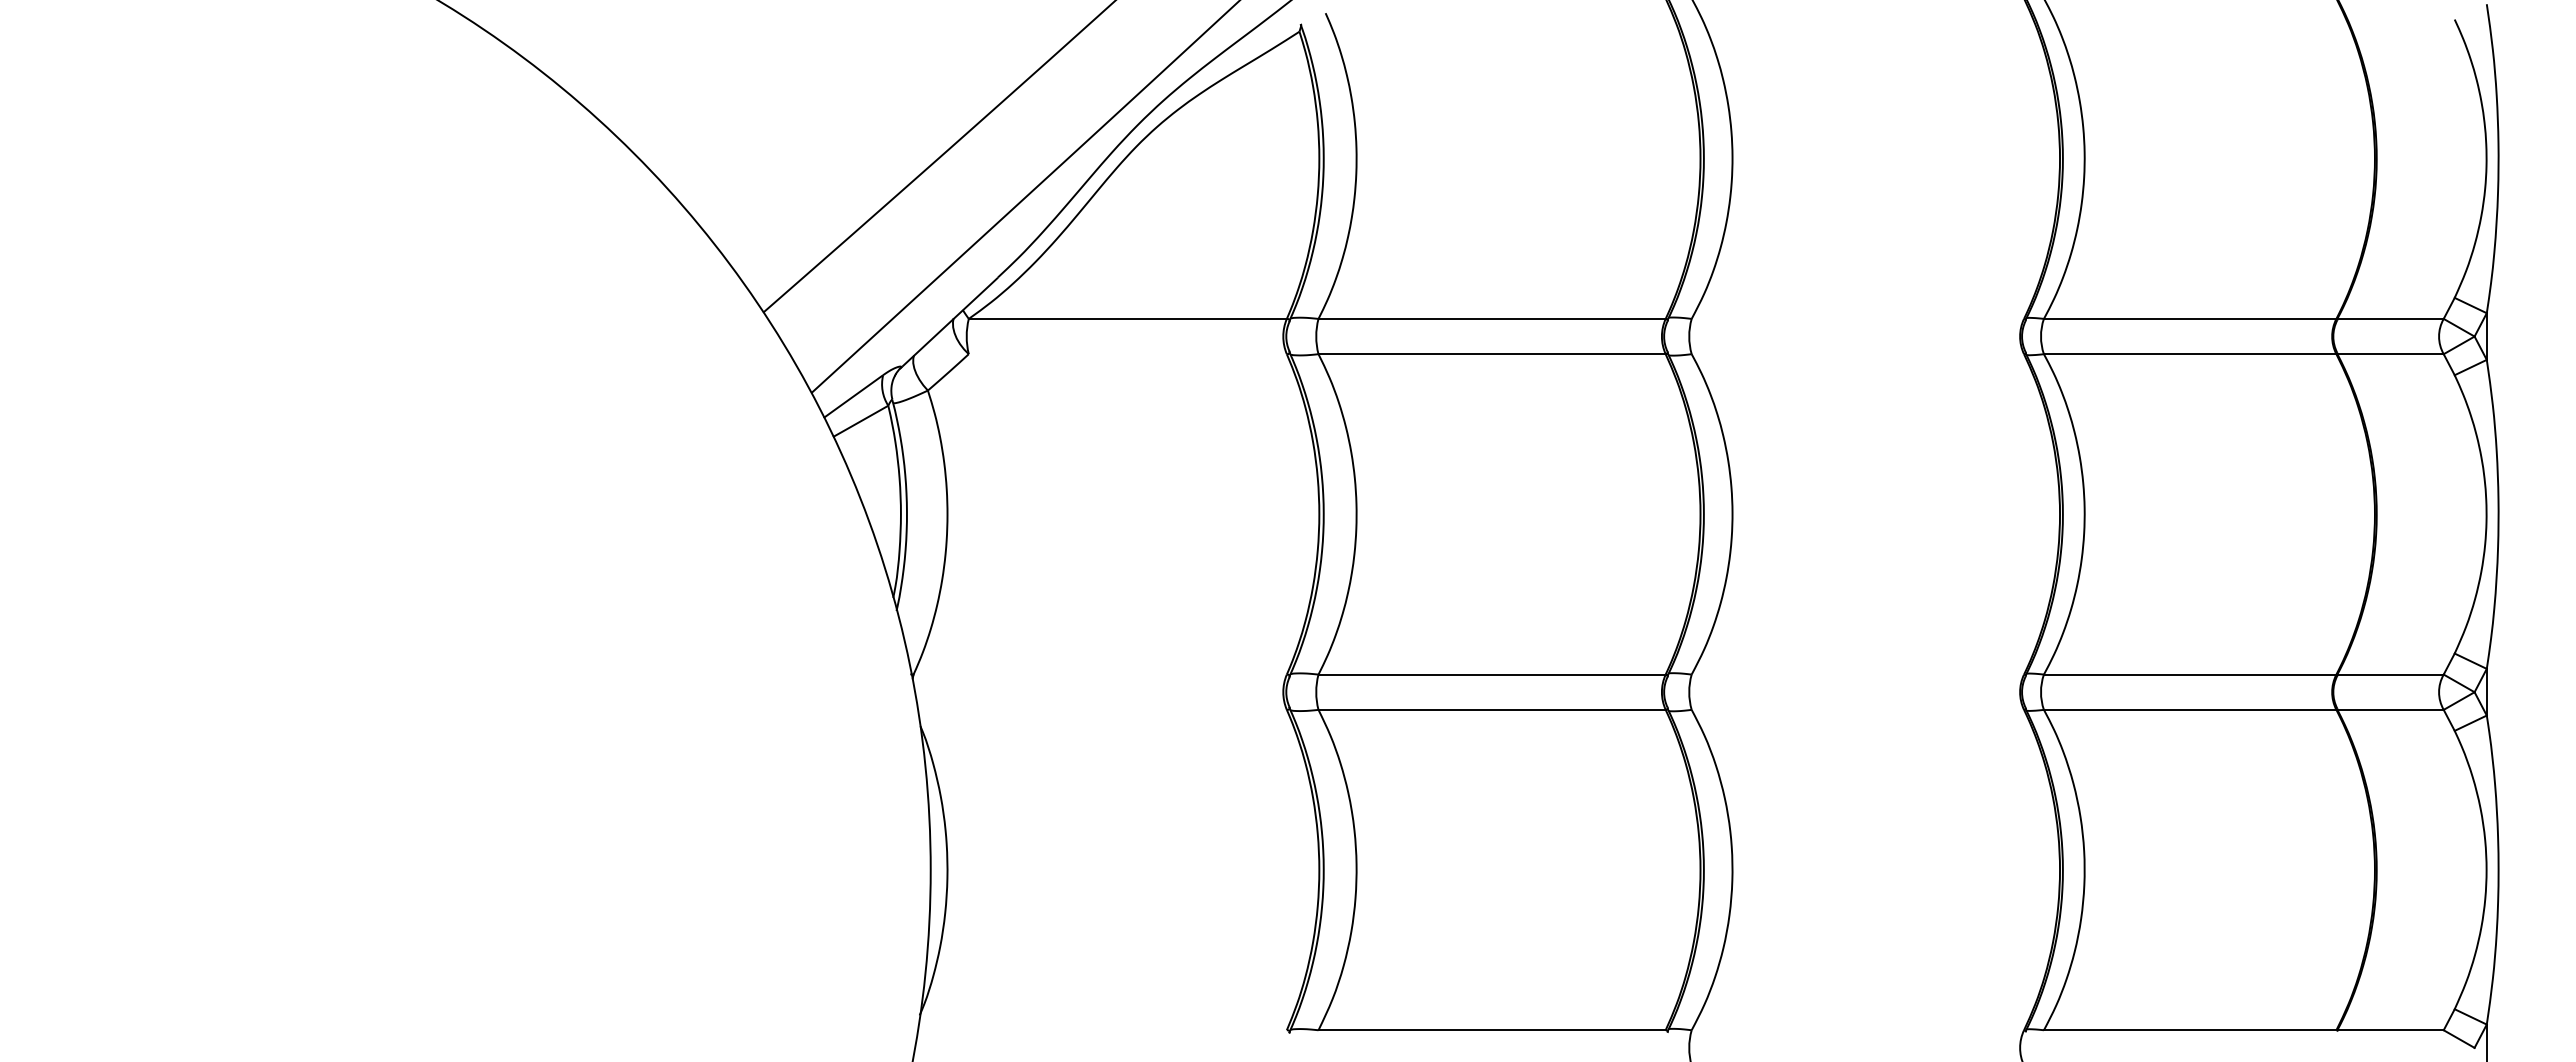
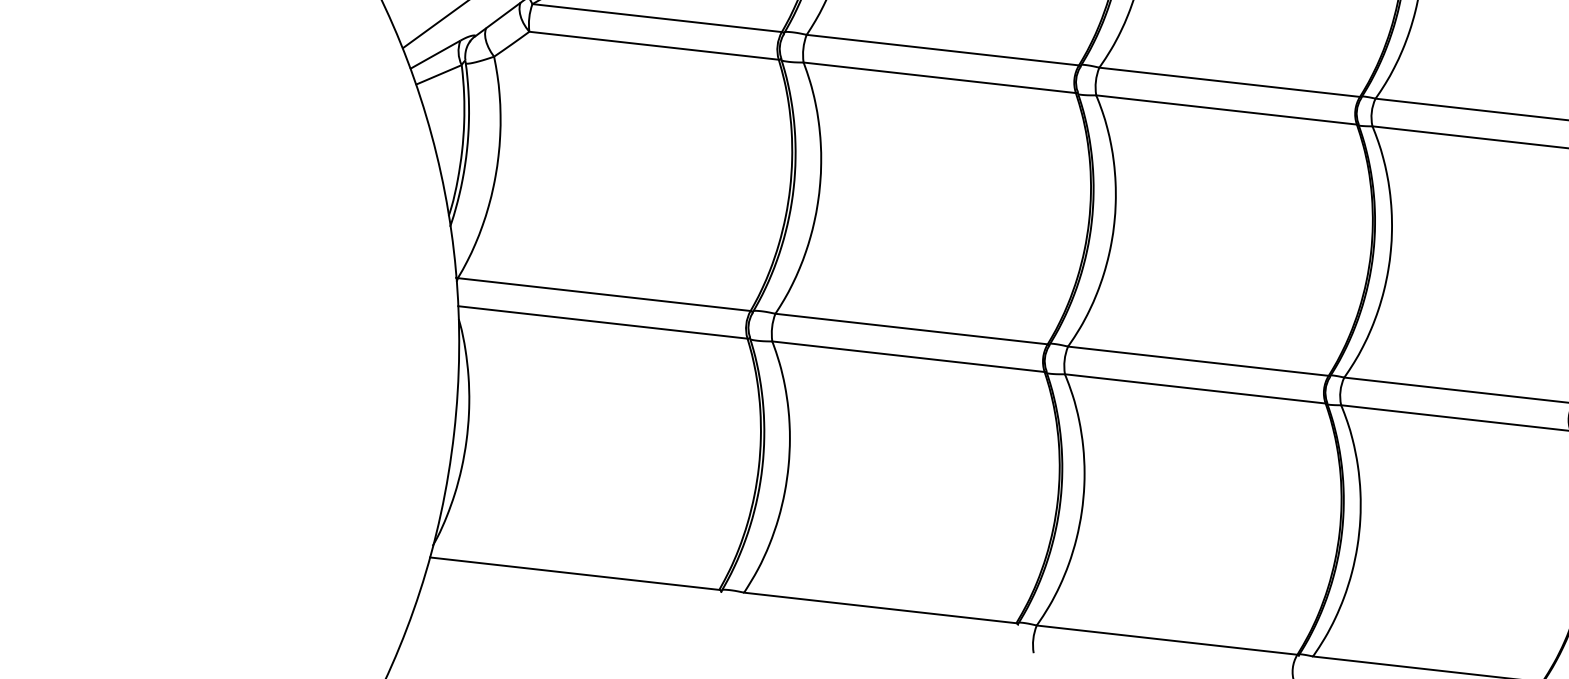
line: (1857, 318) -> (1229, 81), added
line: (1127, 354) -> (653, 45), added
line: (1857, 354) -> (1226, 110), added
line: (1099, 674) -> (603, 294), added
line: (1857, 674) -> (1198, 361), added
line: (1102, 709) -> (602, 322), added
line: (1857, 709) -> (1195, 388), added
line: (1102, 1030) -> (574, 573), added
line: (1857, 1030) -> (1166, 640), added

